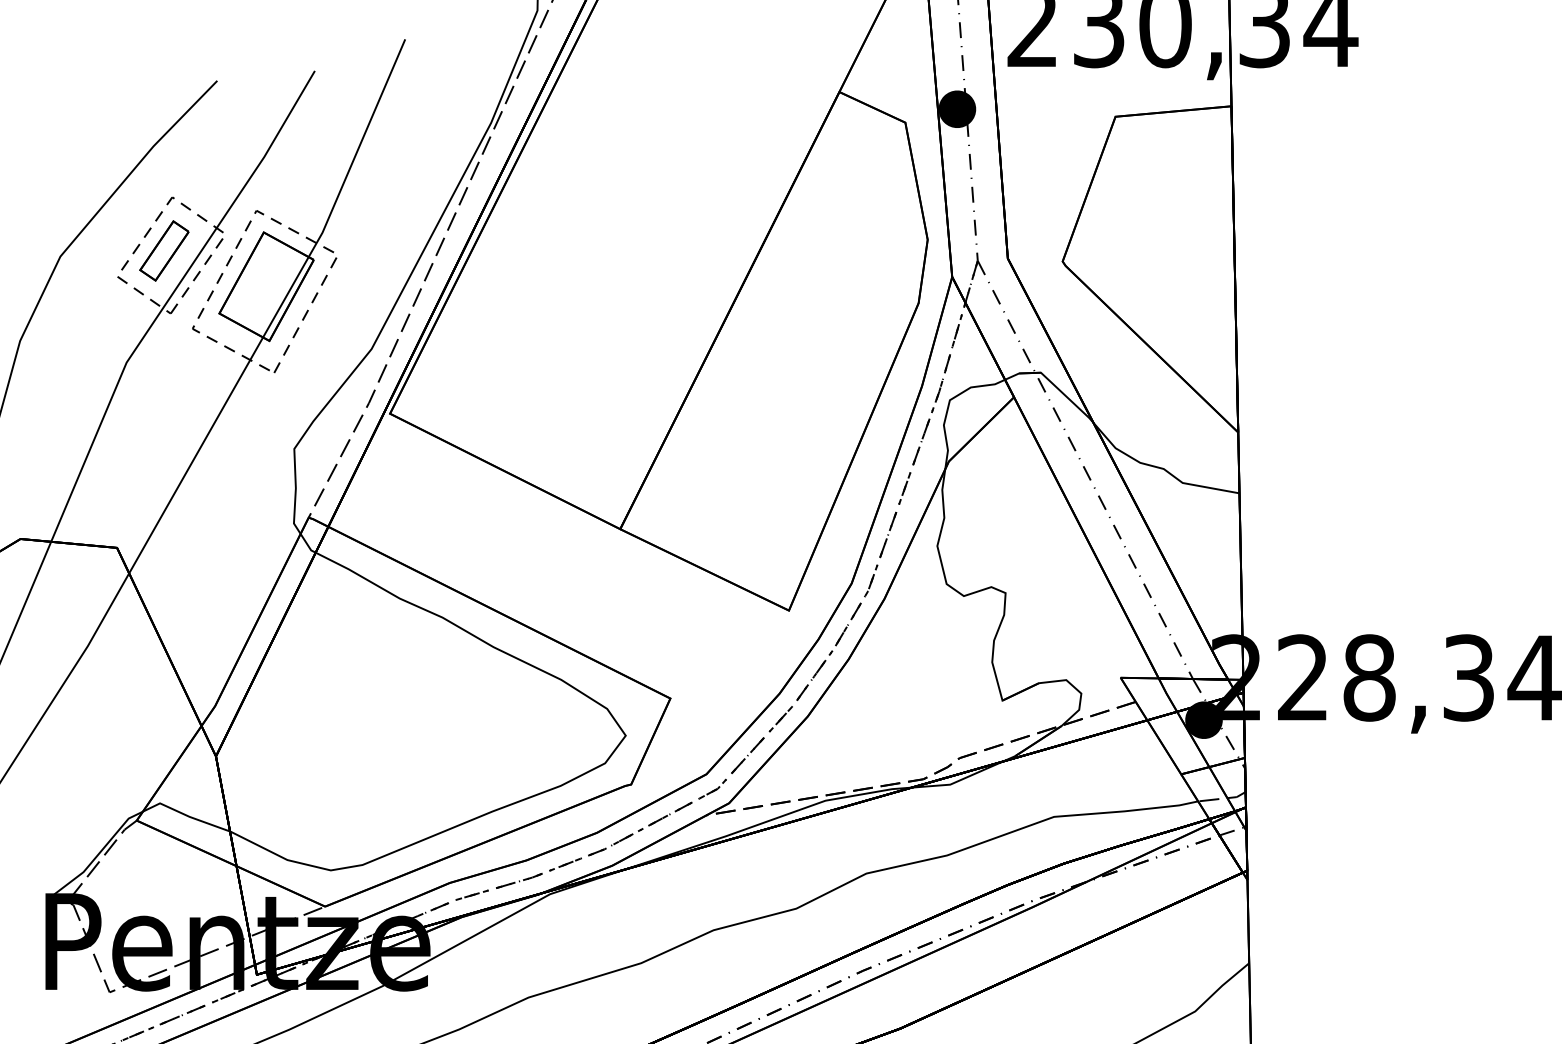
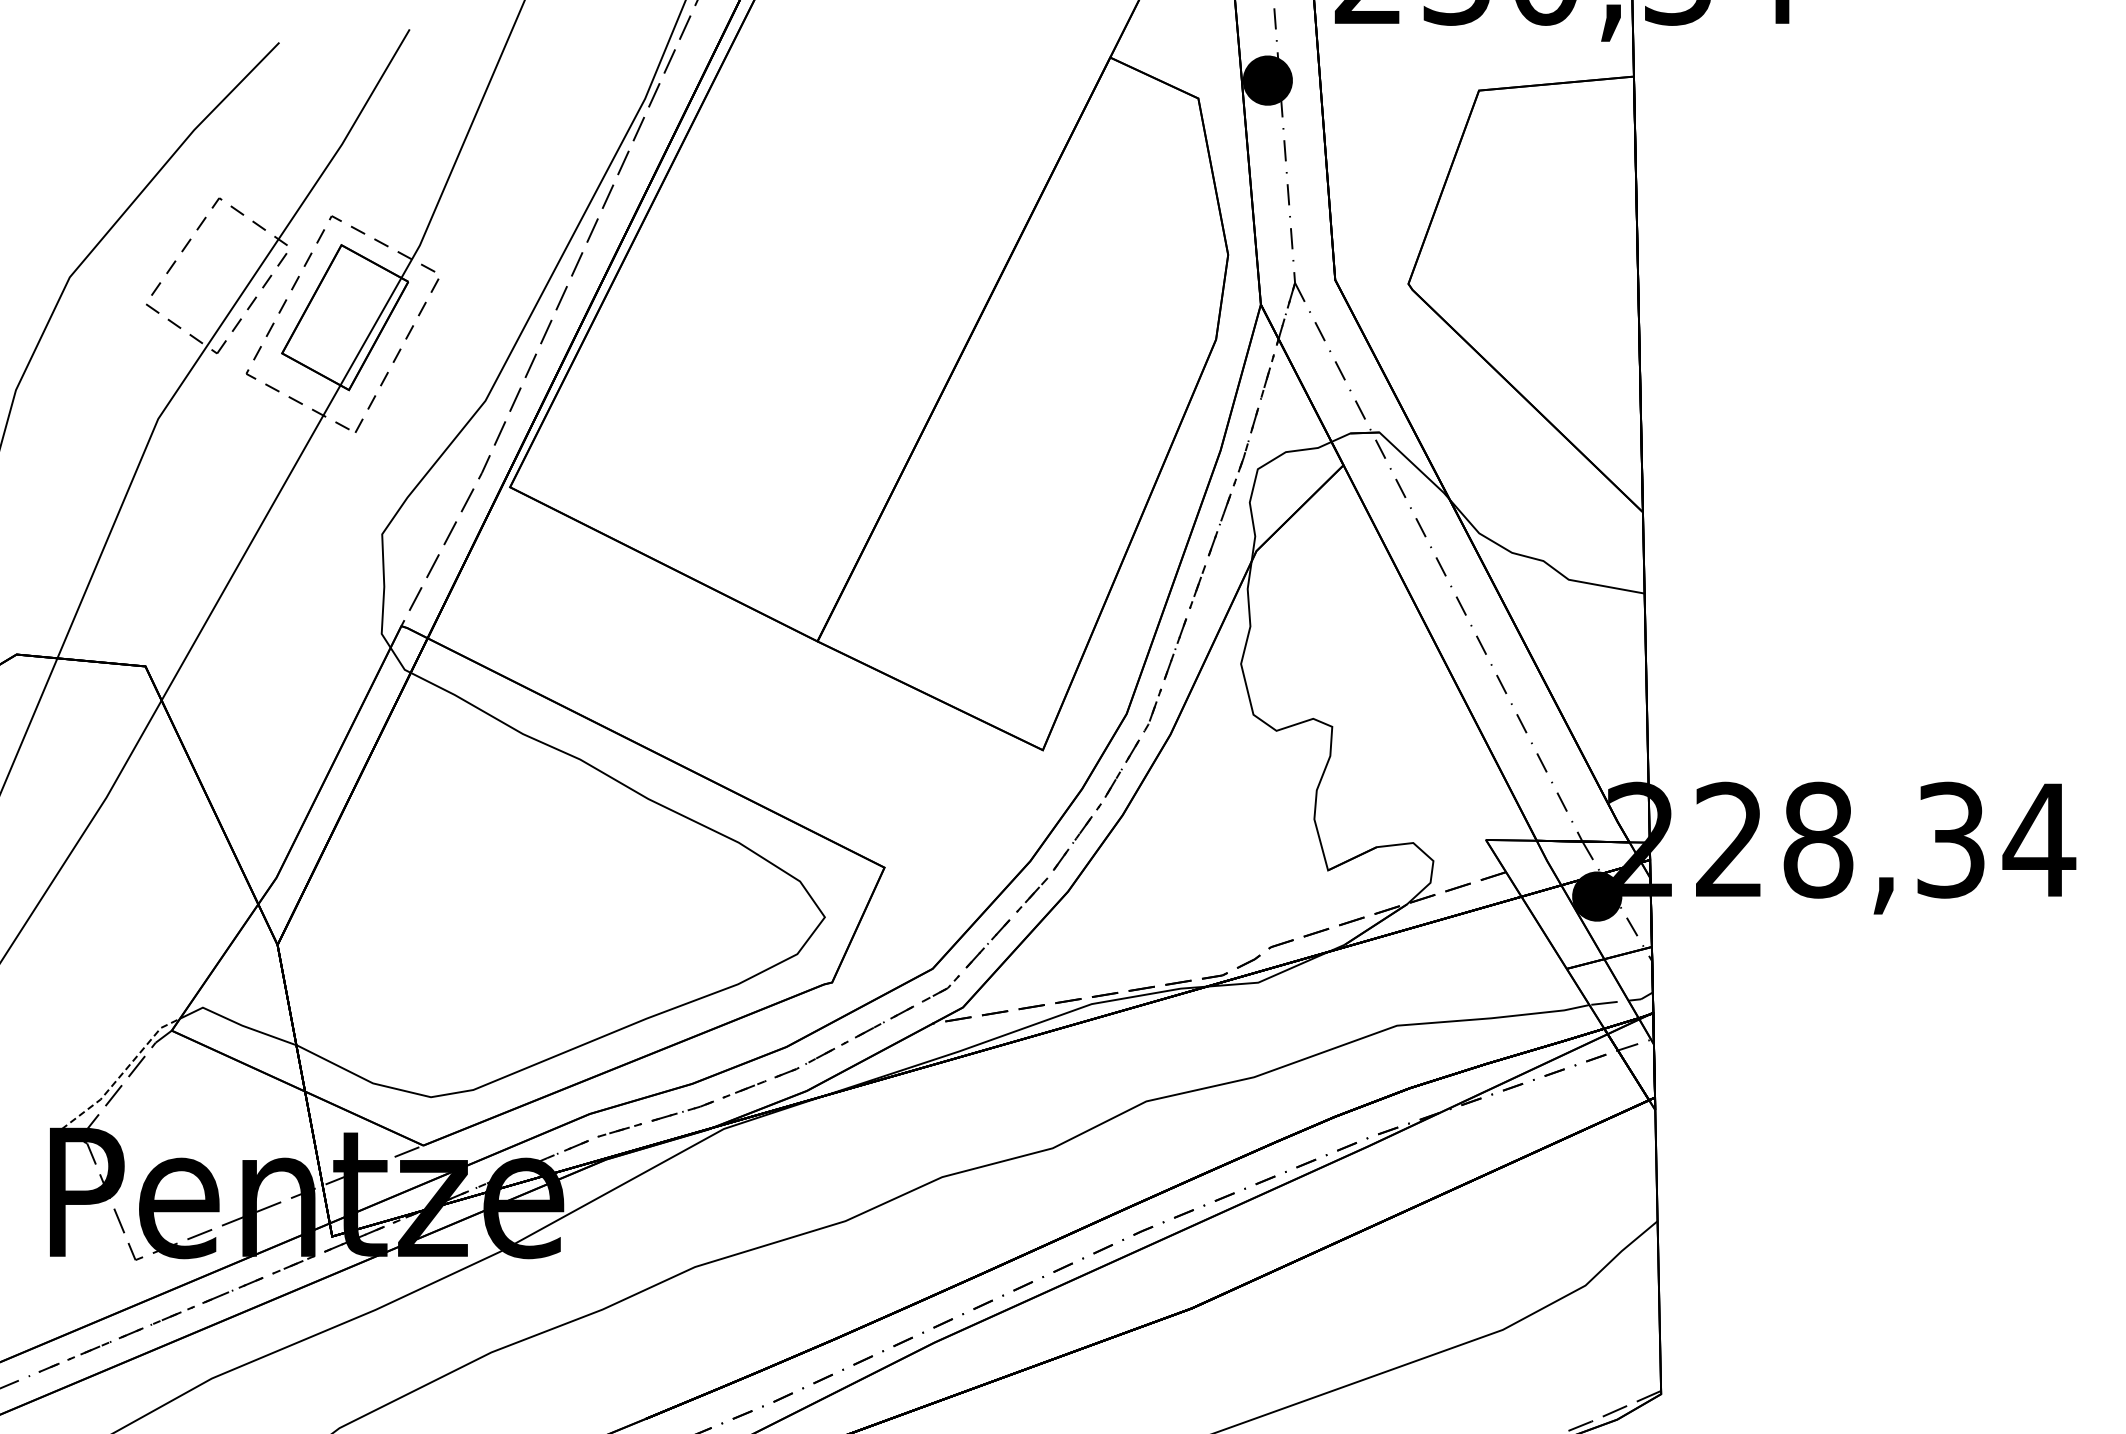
part: (164, 250) -> (208, 269), removed
line: (99, 853) -> (121, 1074), solid -> dashed

